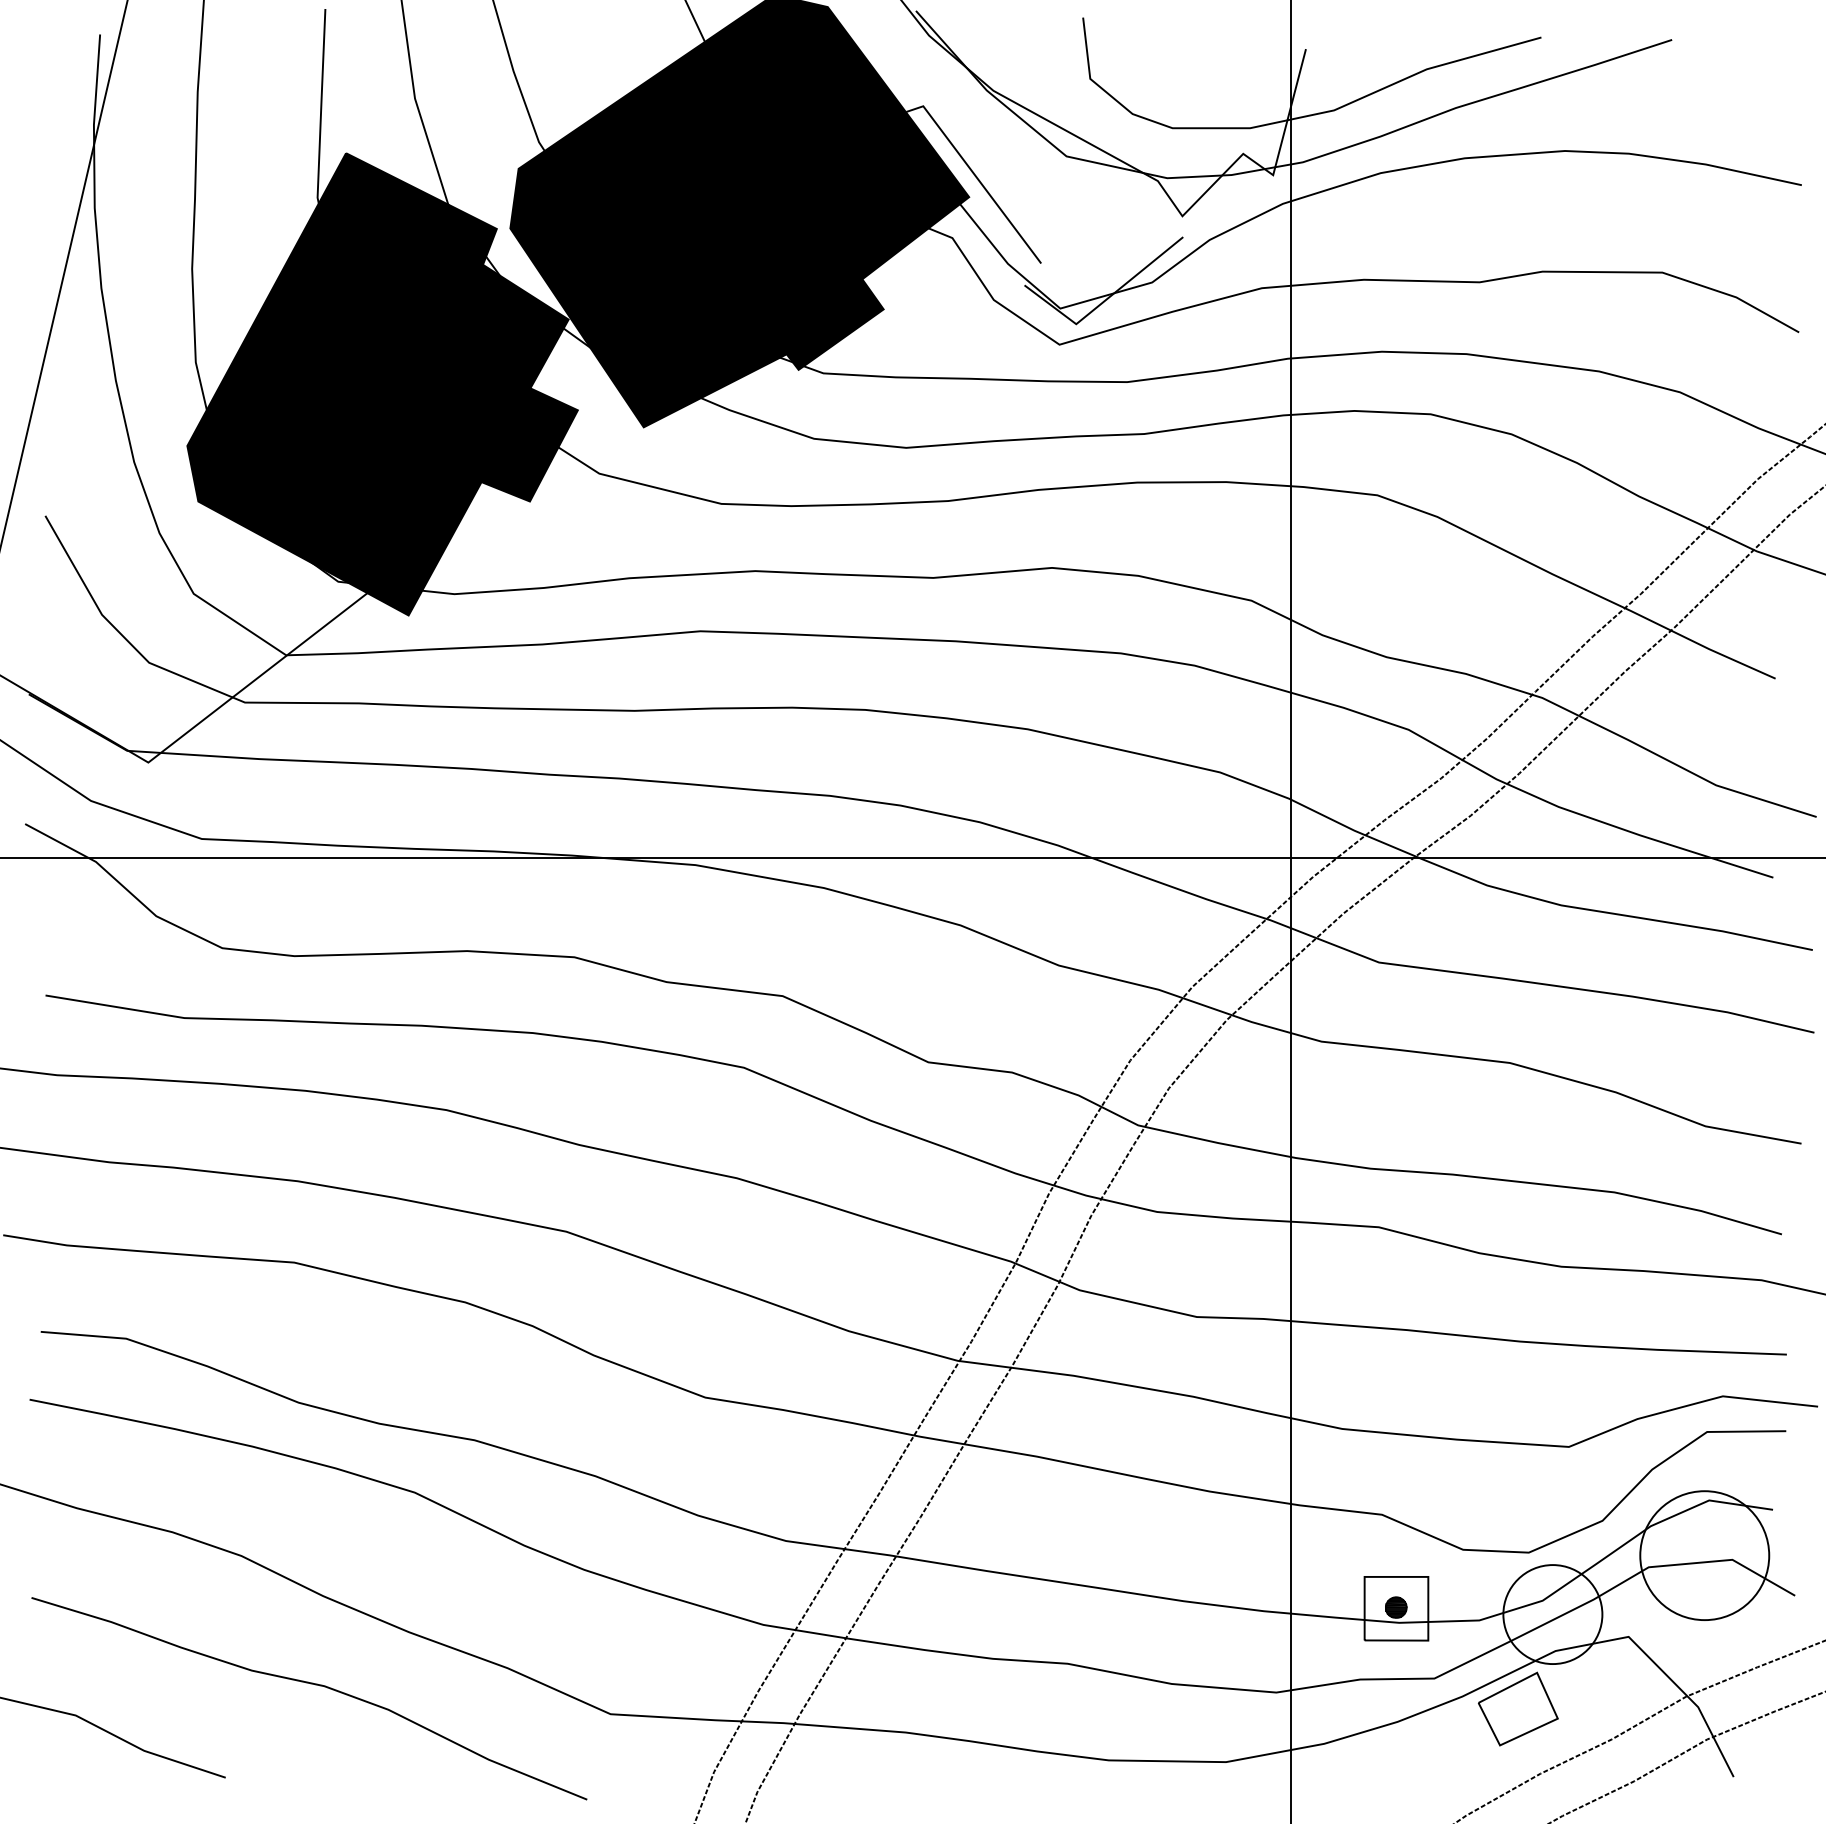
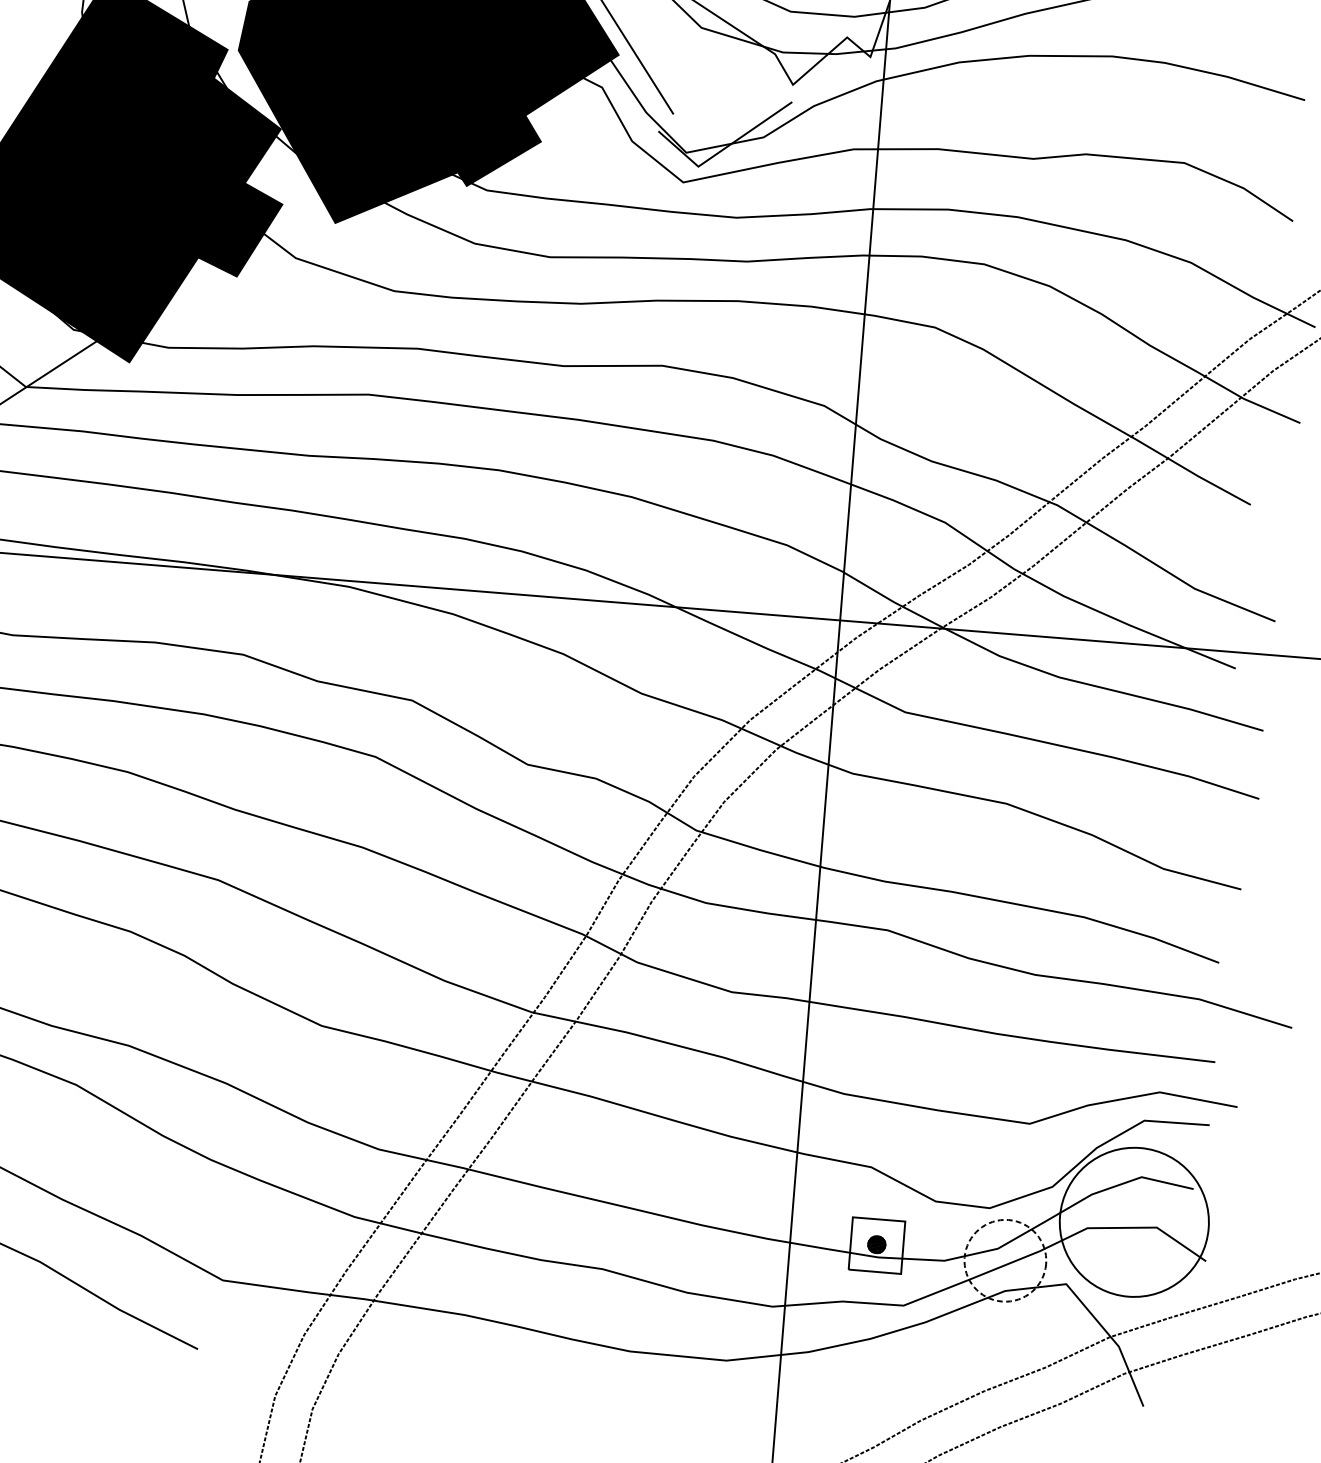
circle: (1704, 1555) -> (1134, 1222), size x1.4
circle: (1552, 1614) -> (1005, 1260), solid -> dashed
part: (1518, 1708) -> (970, 1335), removed

